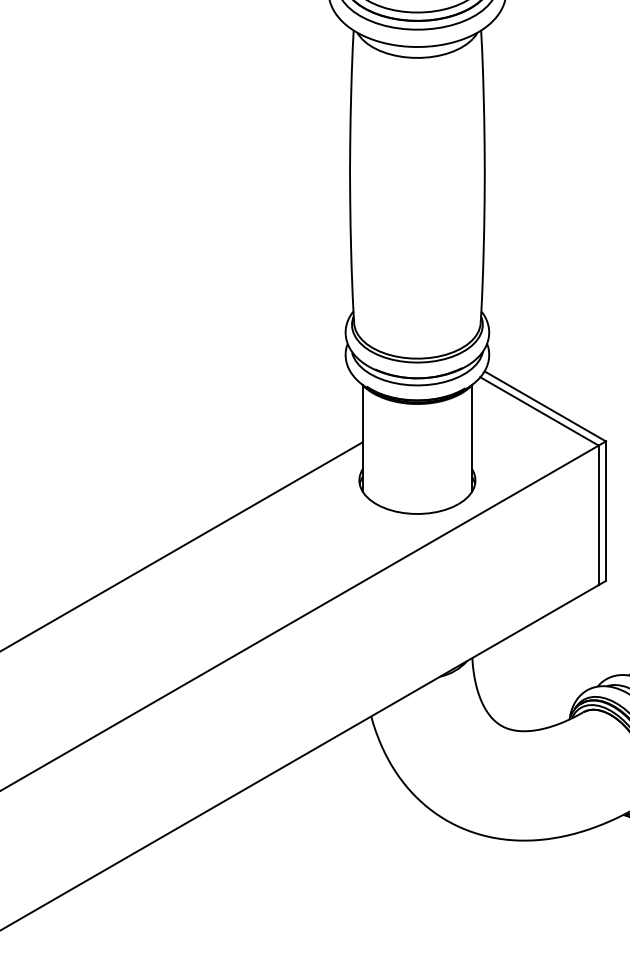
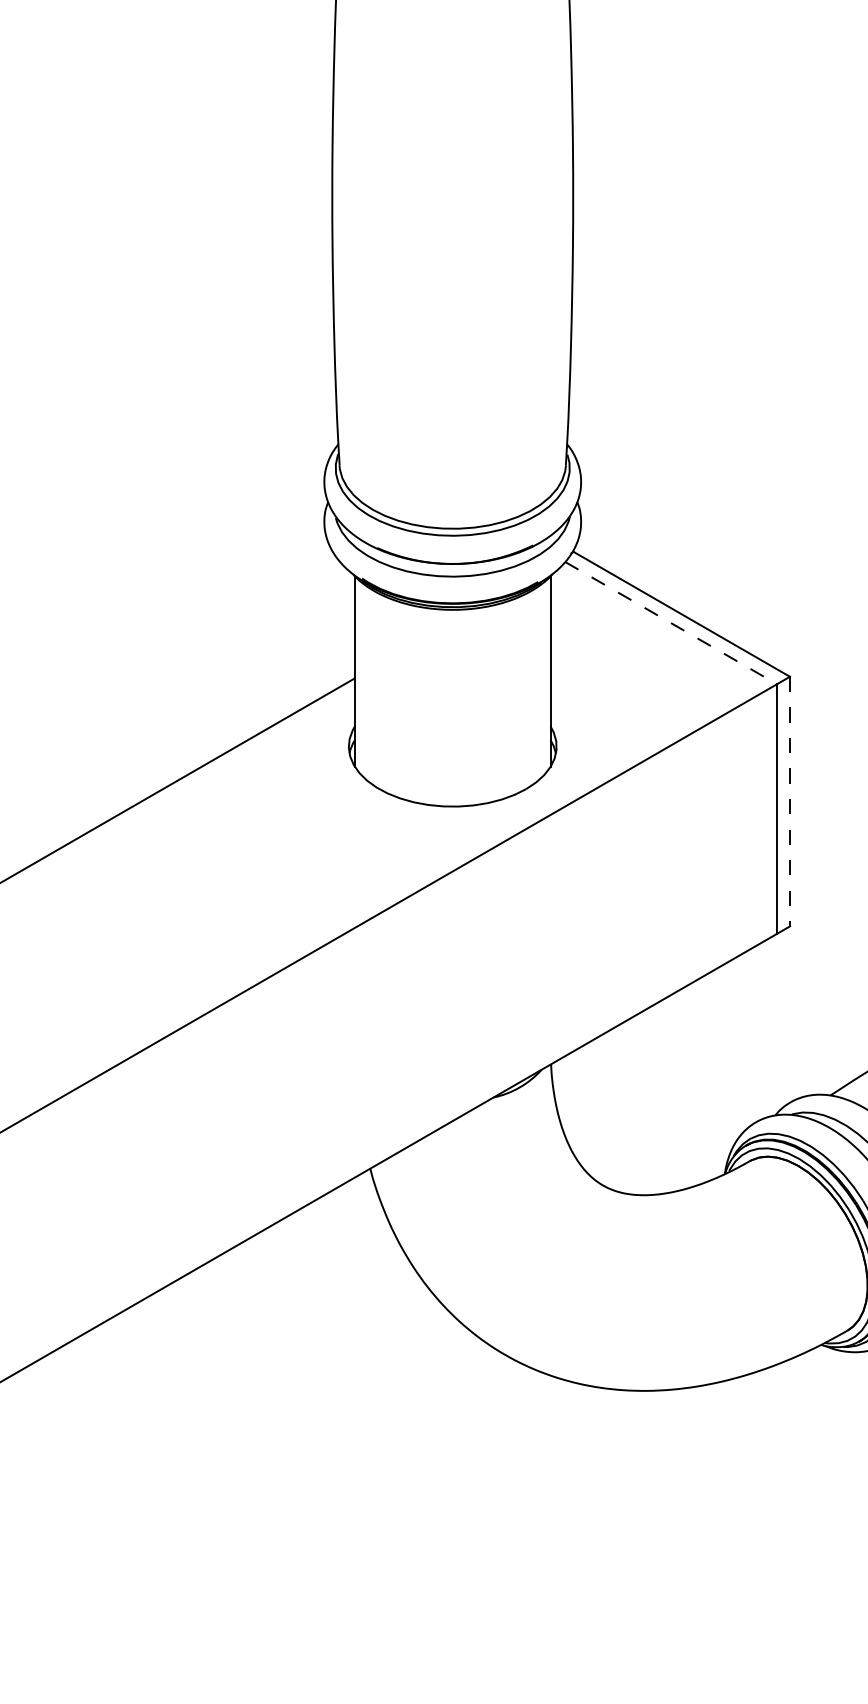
line: (539, 411) -> (671, 623), solid -> dashed
line: (605, 511) -> (789, 802), solid -> dashed

